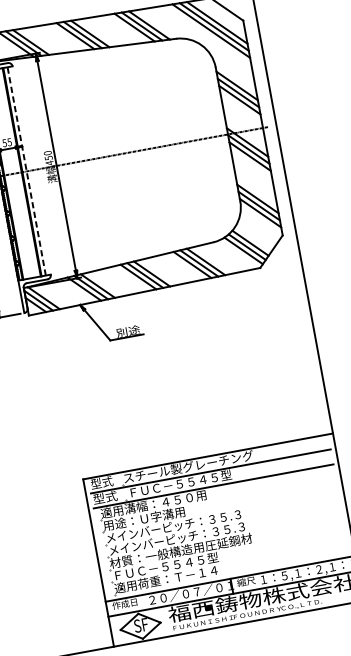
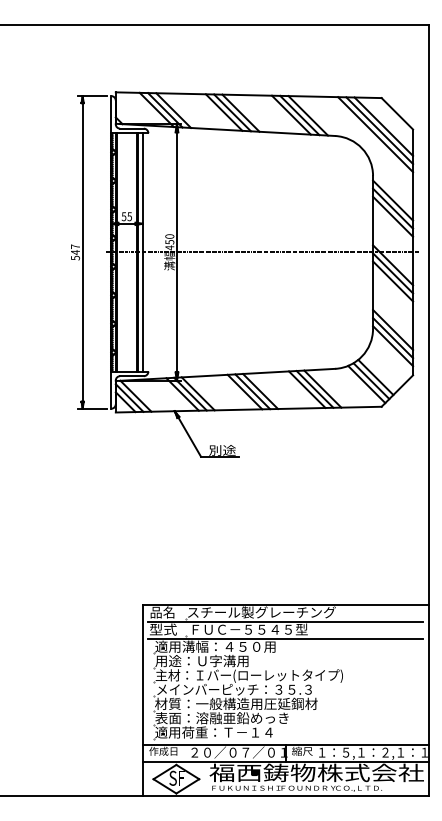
line: (26, 170) -> (142, 251), dashed -> solid
text: (101, 482) -> (162, 612), 型式 -> 品名
text: (187, 524) -> (248, 675), メインバーピッチ：３５.３ -> 主材：Ｉバー(ローレットタイプ)
text: (170, 566) -> (221, 718), ＦＵＣ－５５４５型 -> 表面：溶融亜鉛めっき

